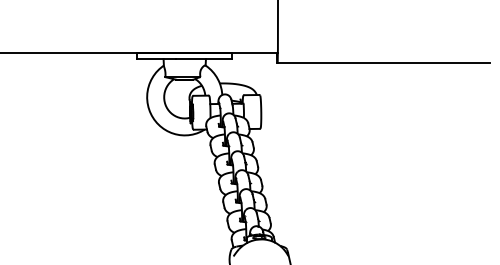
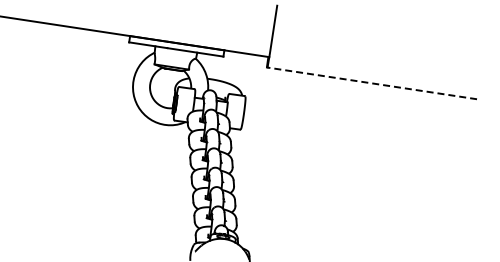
line: (383, 63) -> (372, 83), solid -> dashed

